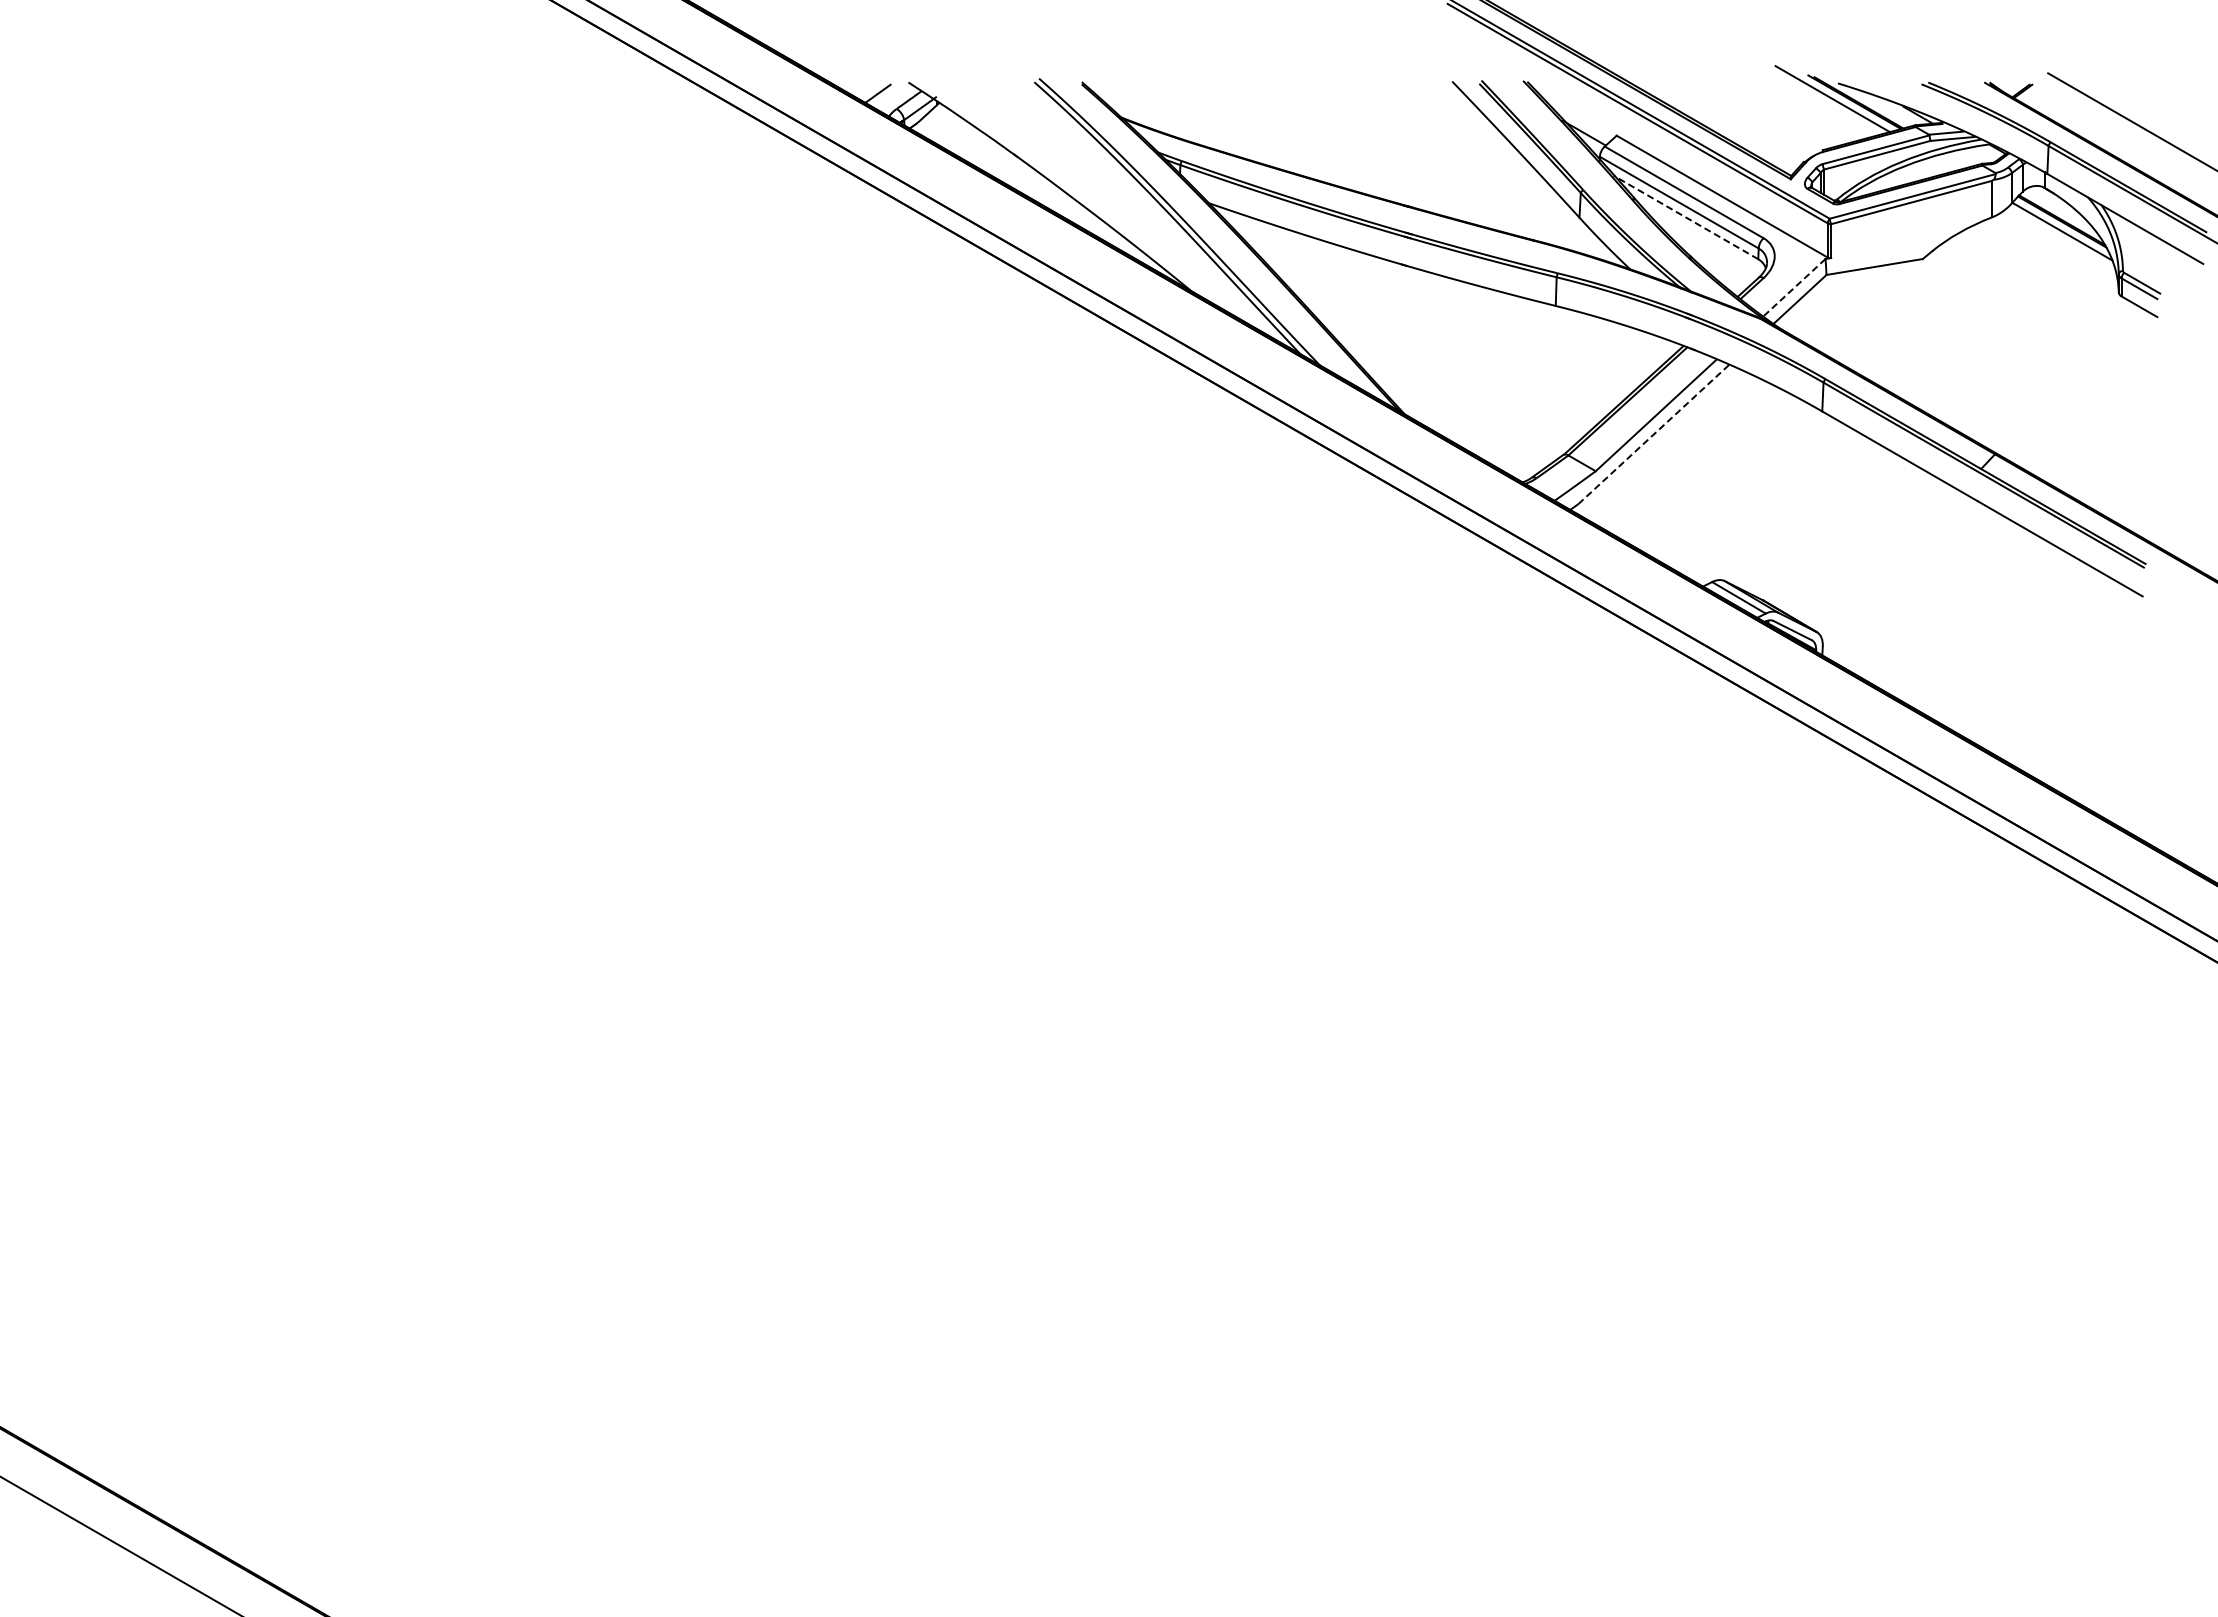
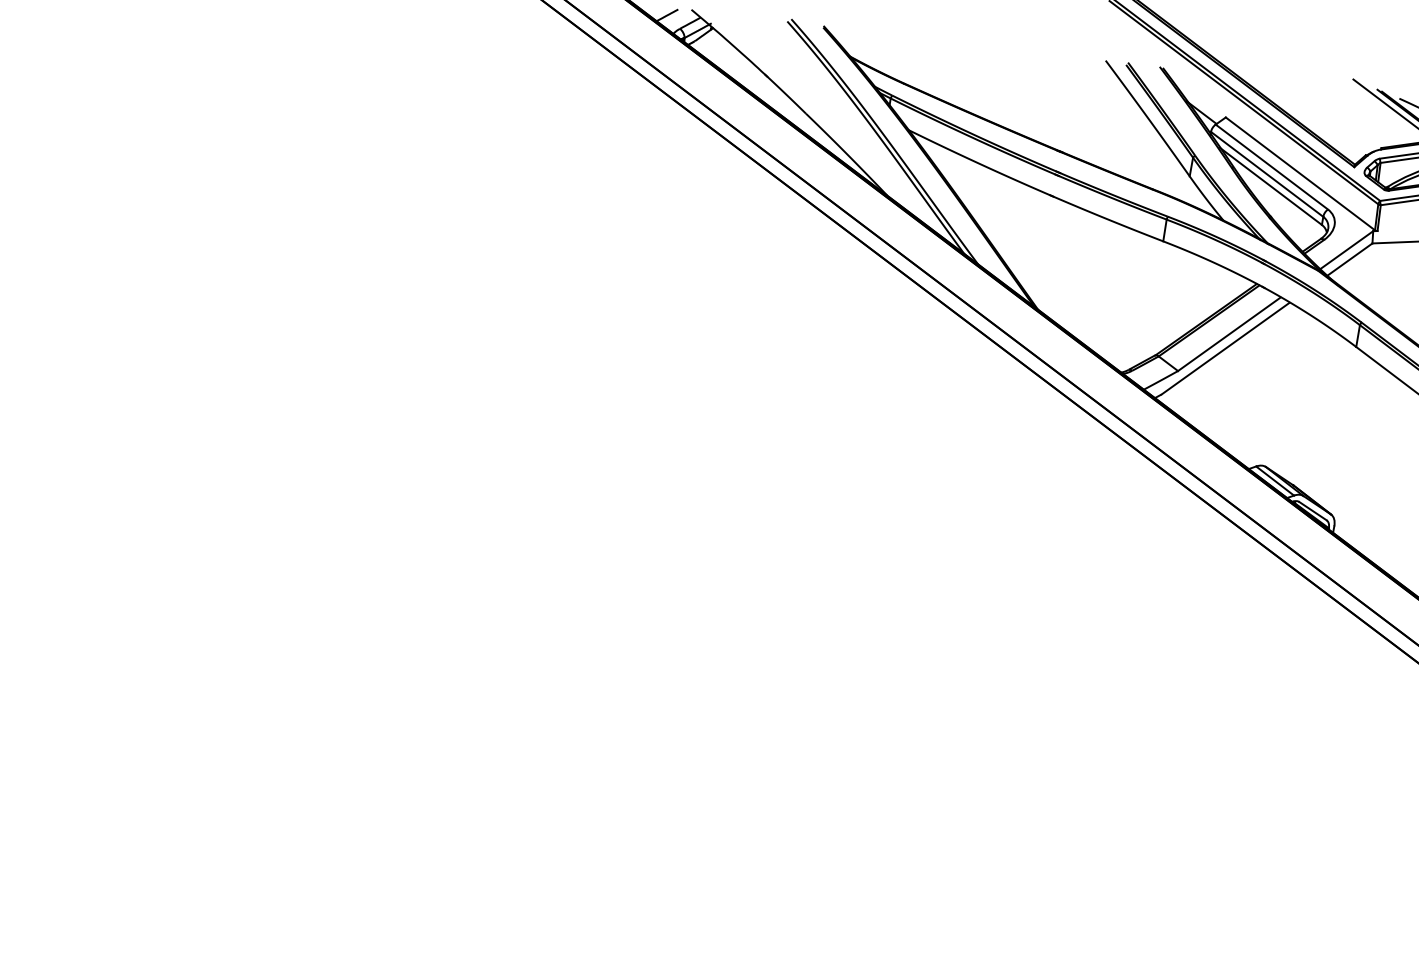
line: (1685, 217) -> (1270, 186), dashed -> solid
line: (1794, 288) -> (1346, 250), dashed -> solid
line: (1653, 434) -> (1225, 348), dashed -> solid

